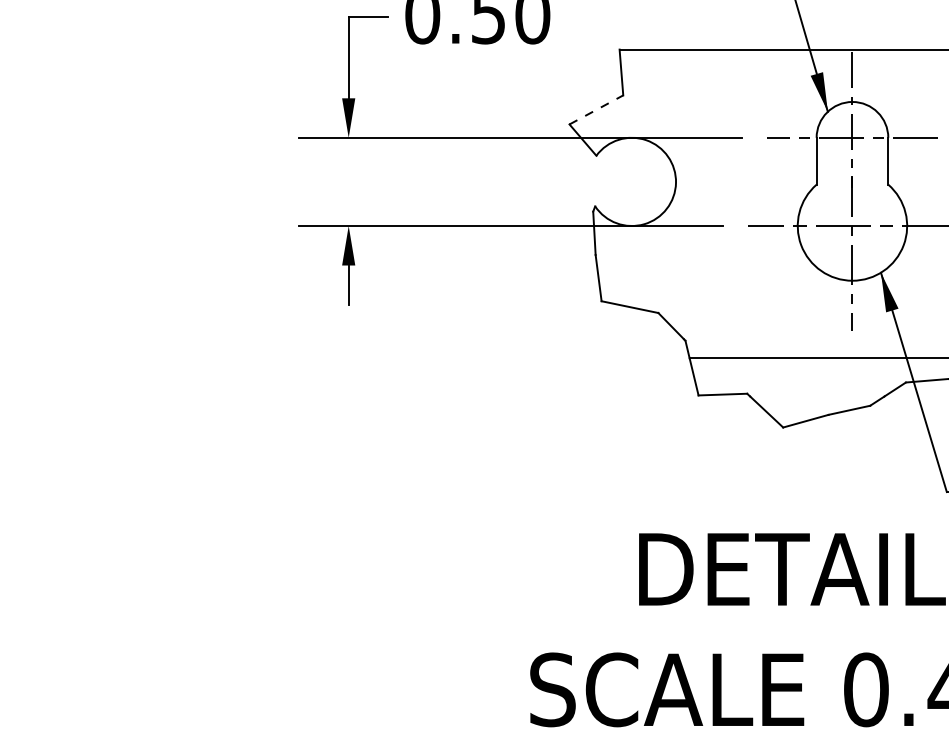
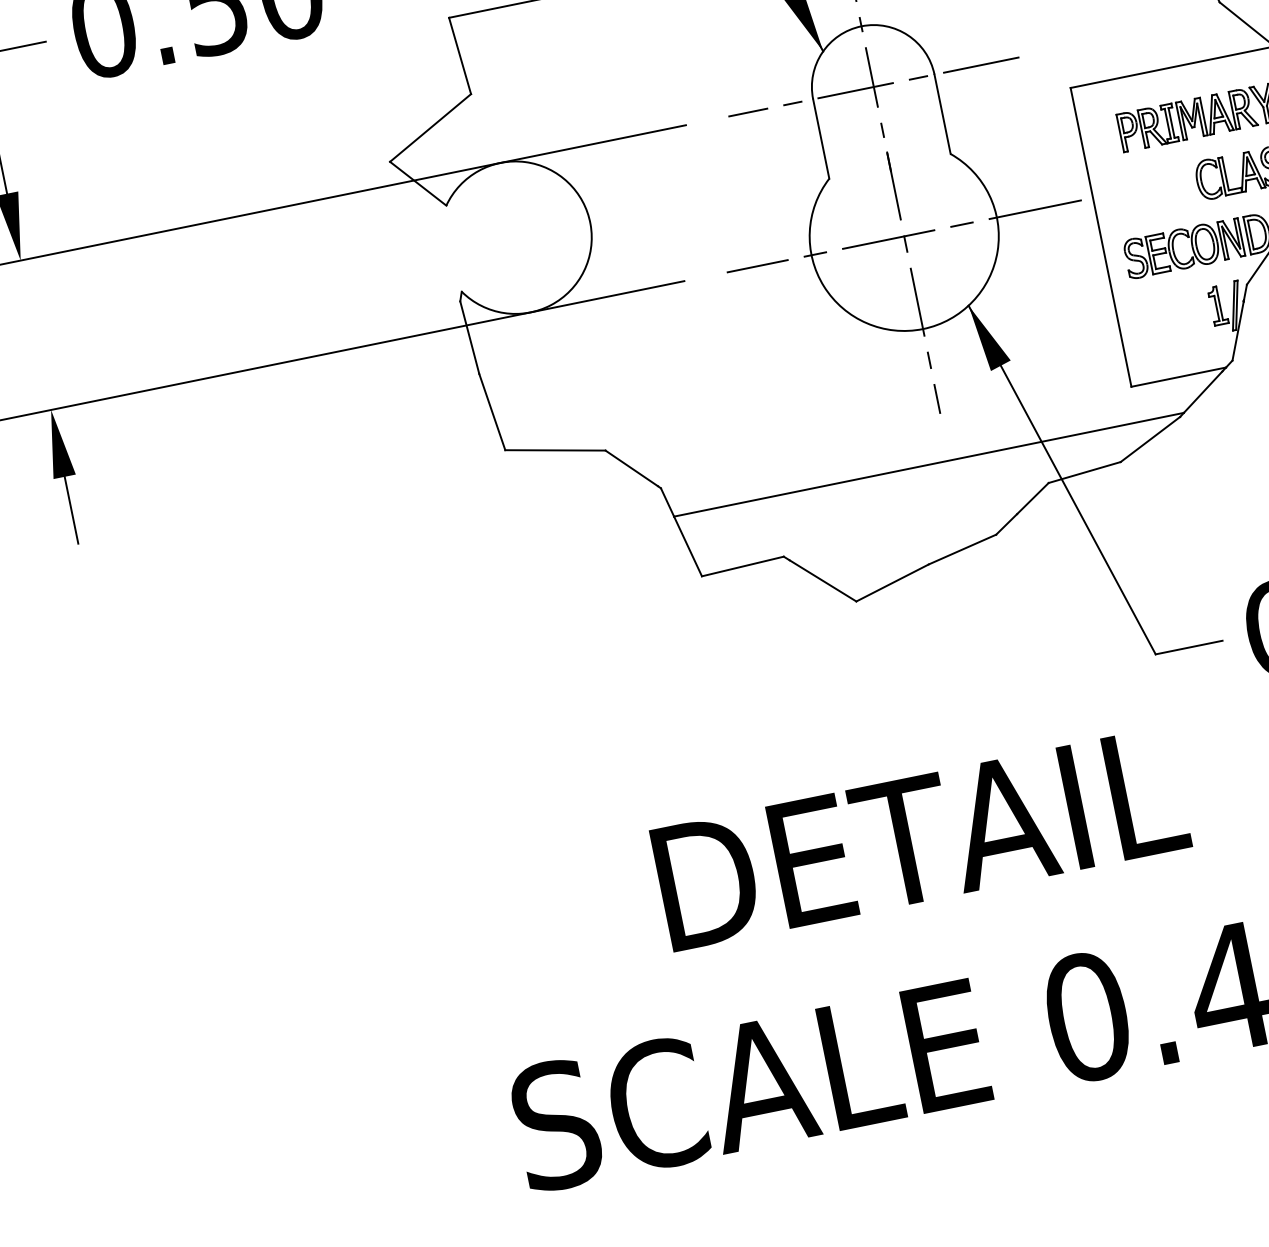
line: (596, 109) -> (430, 127), dashed -> solid

